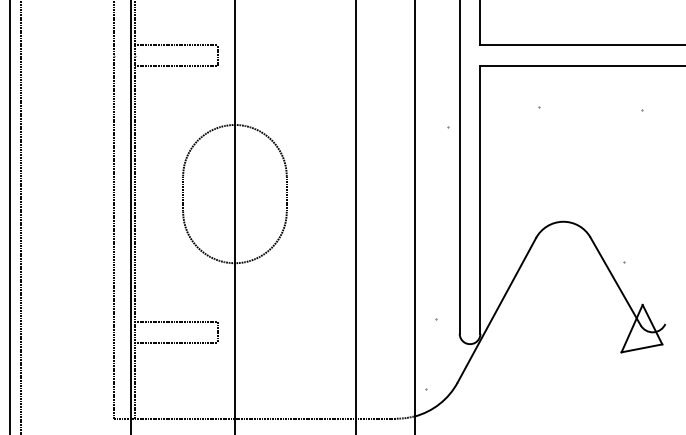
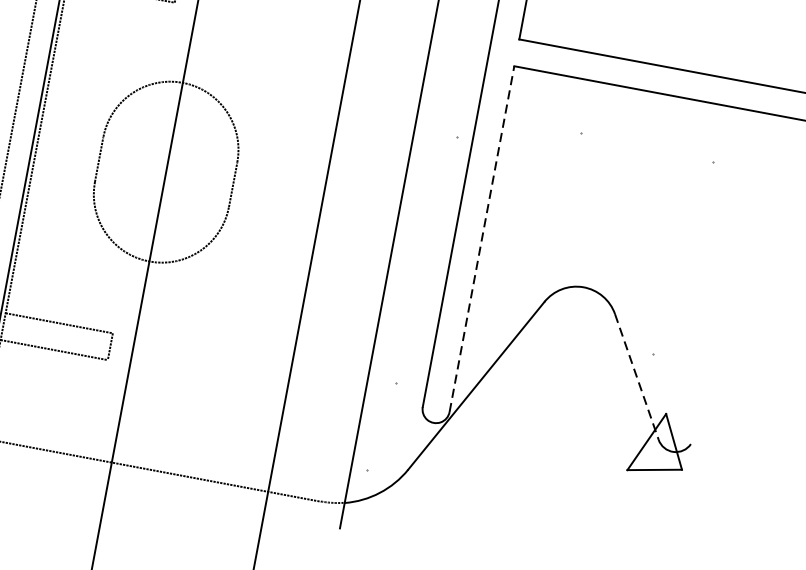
line: (480, 199) -> (482, 238), solid -> dashed
line: (615, 281) -> (636, 377), solid -> dashed

